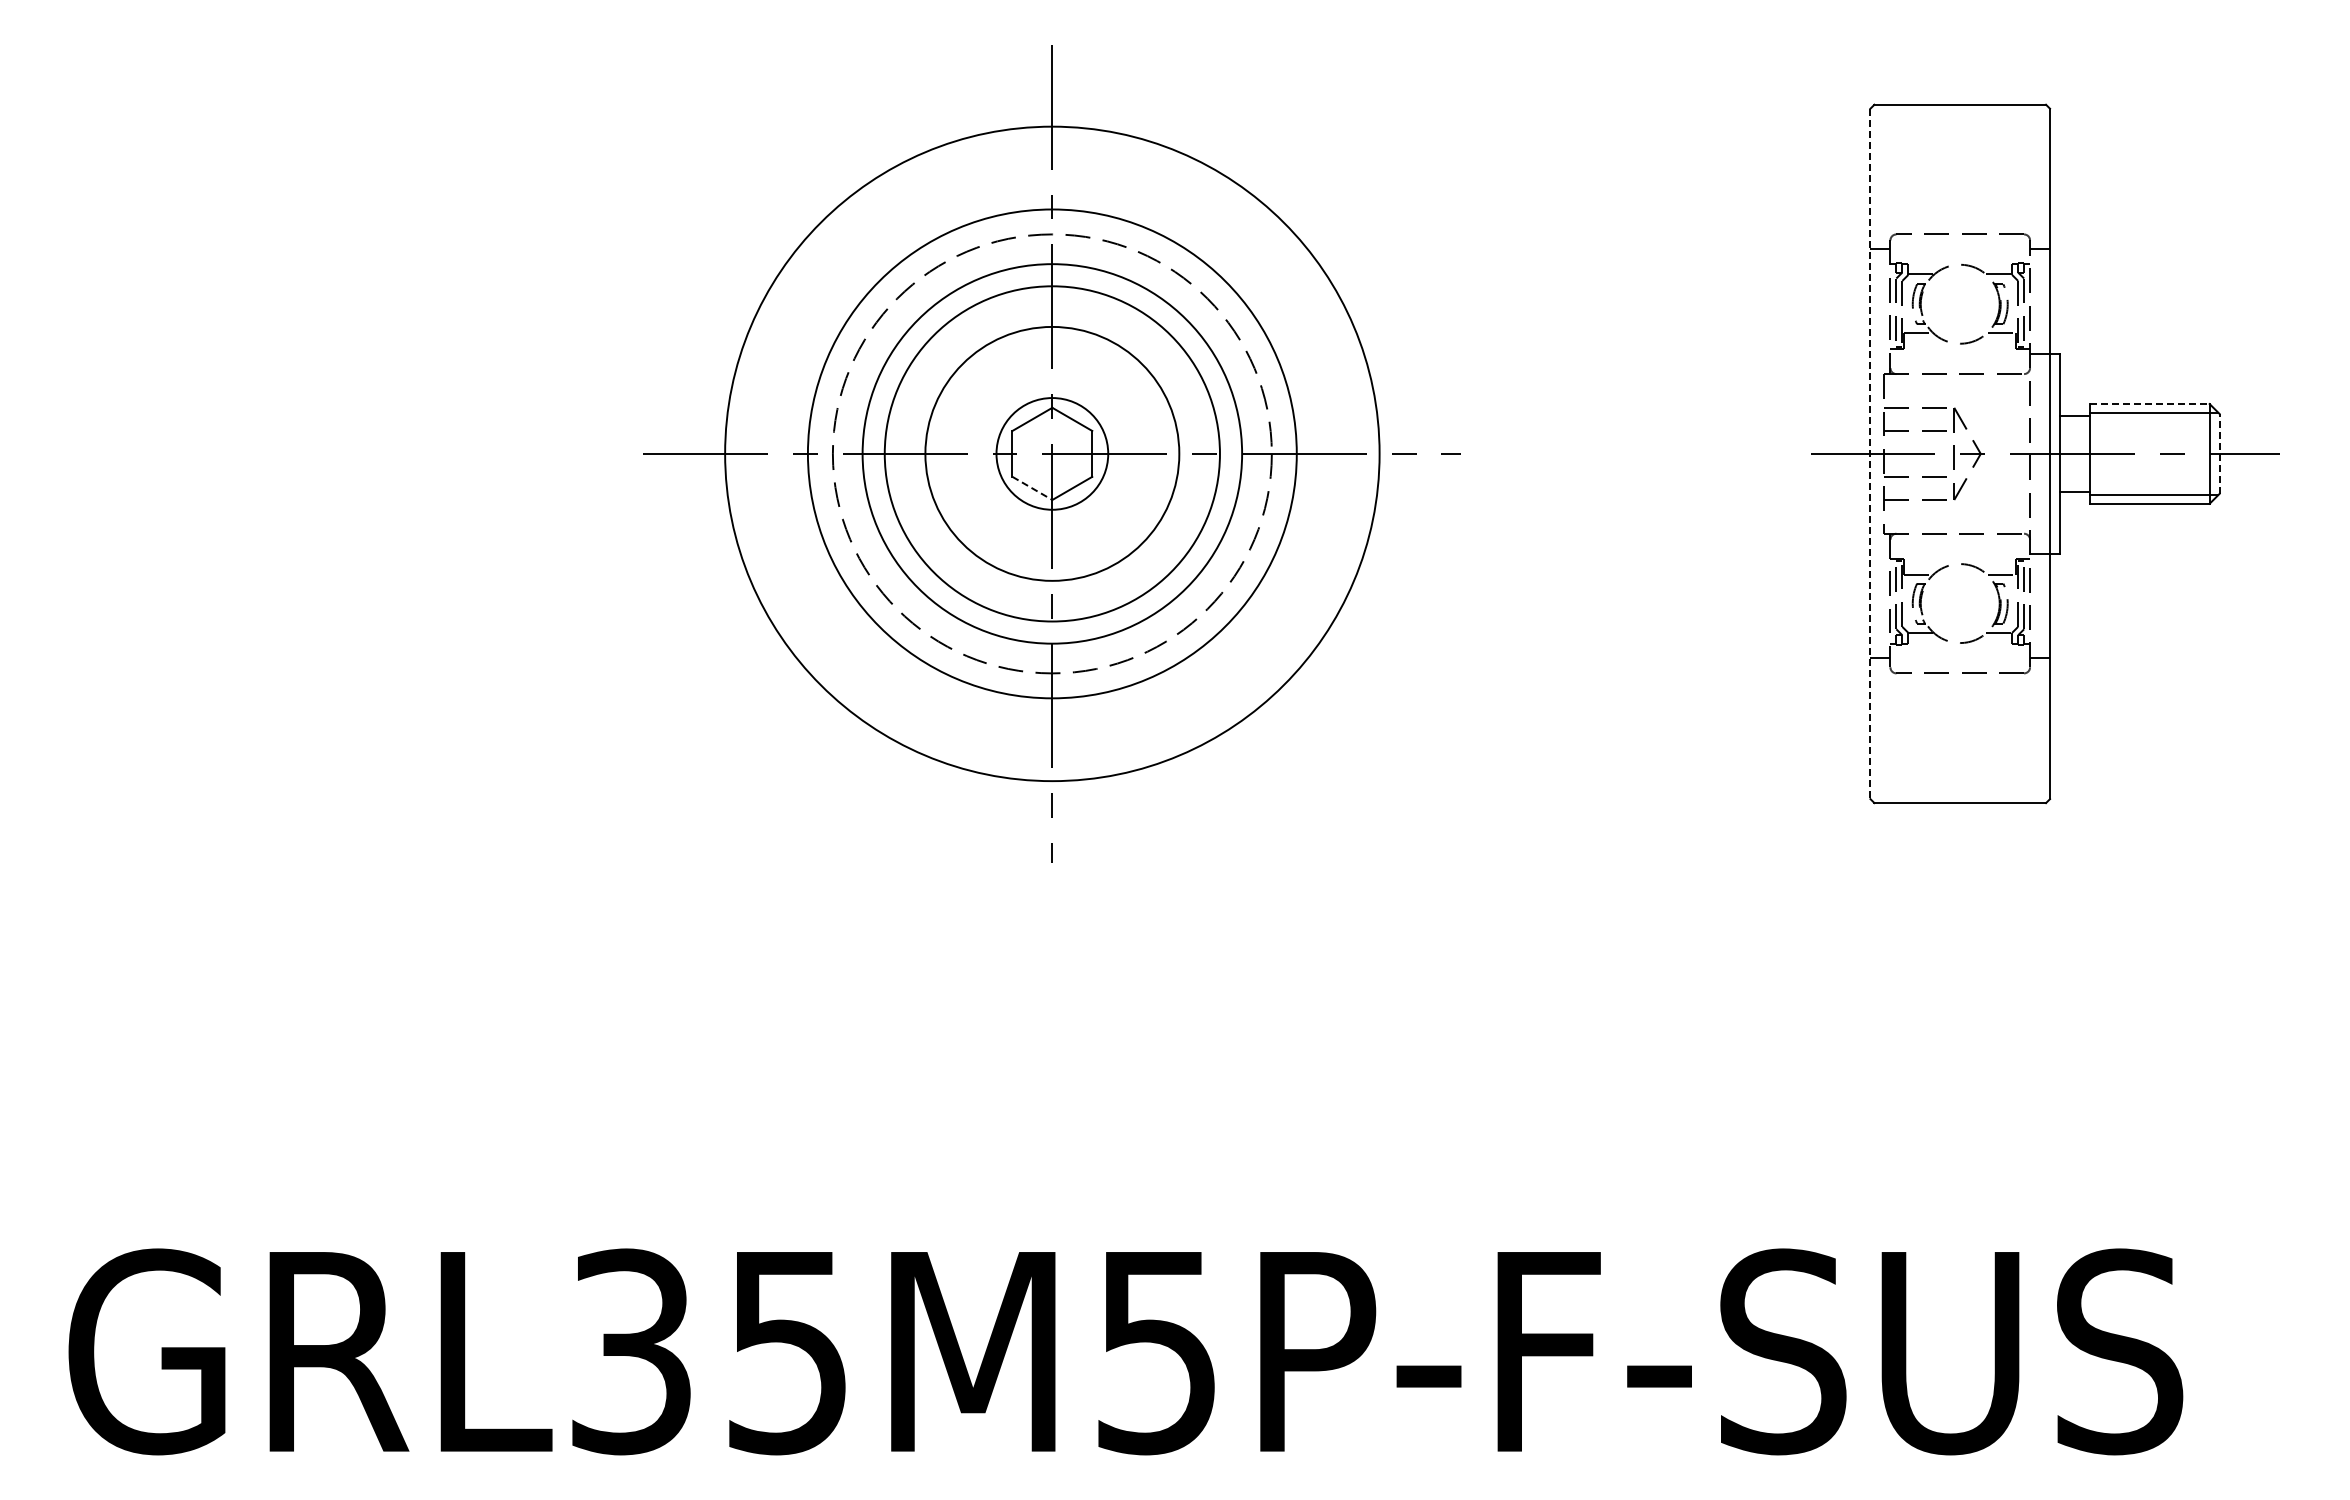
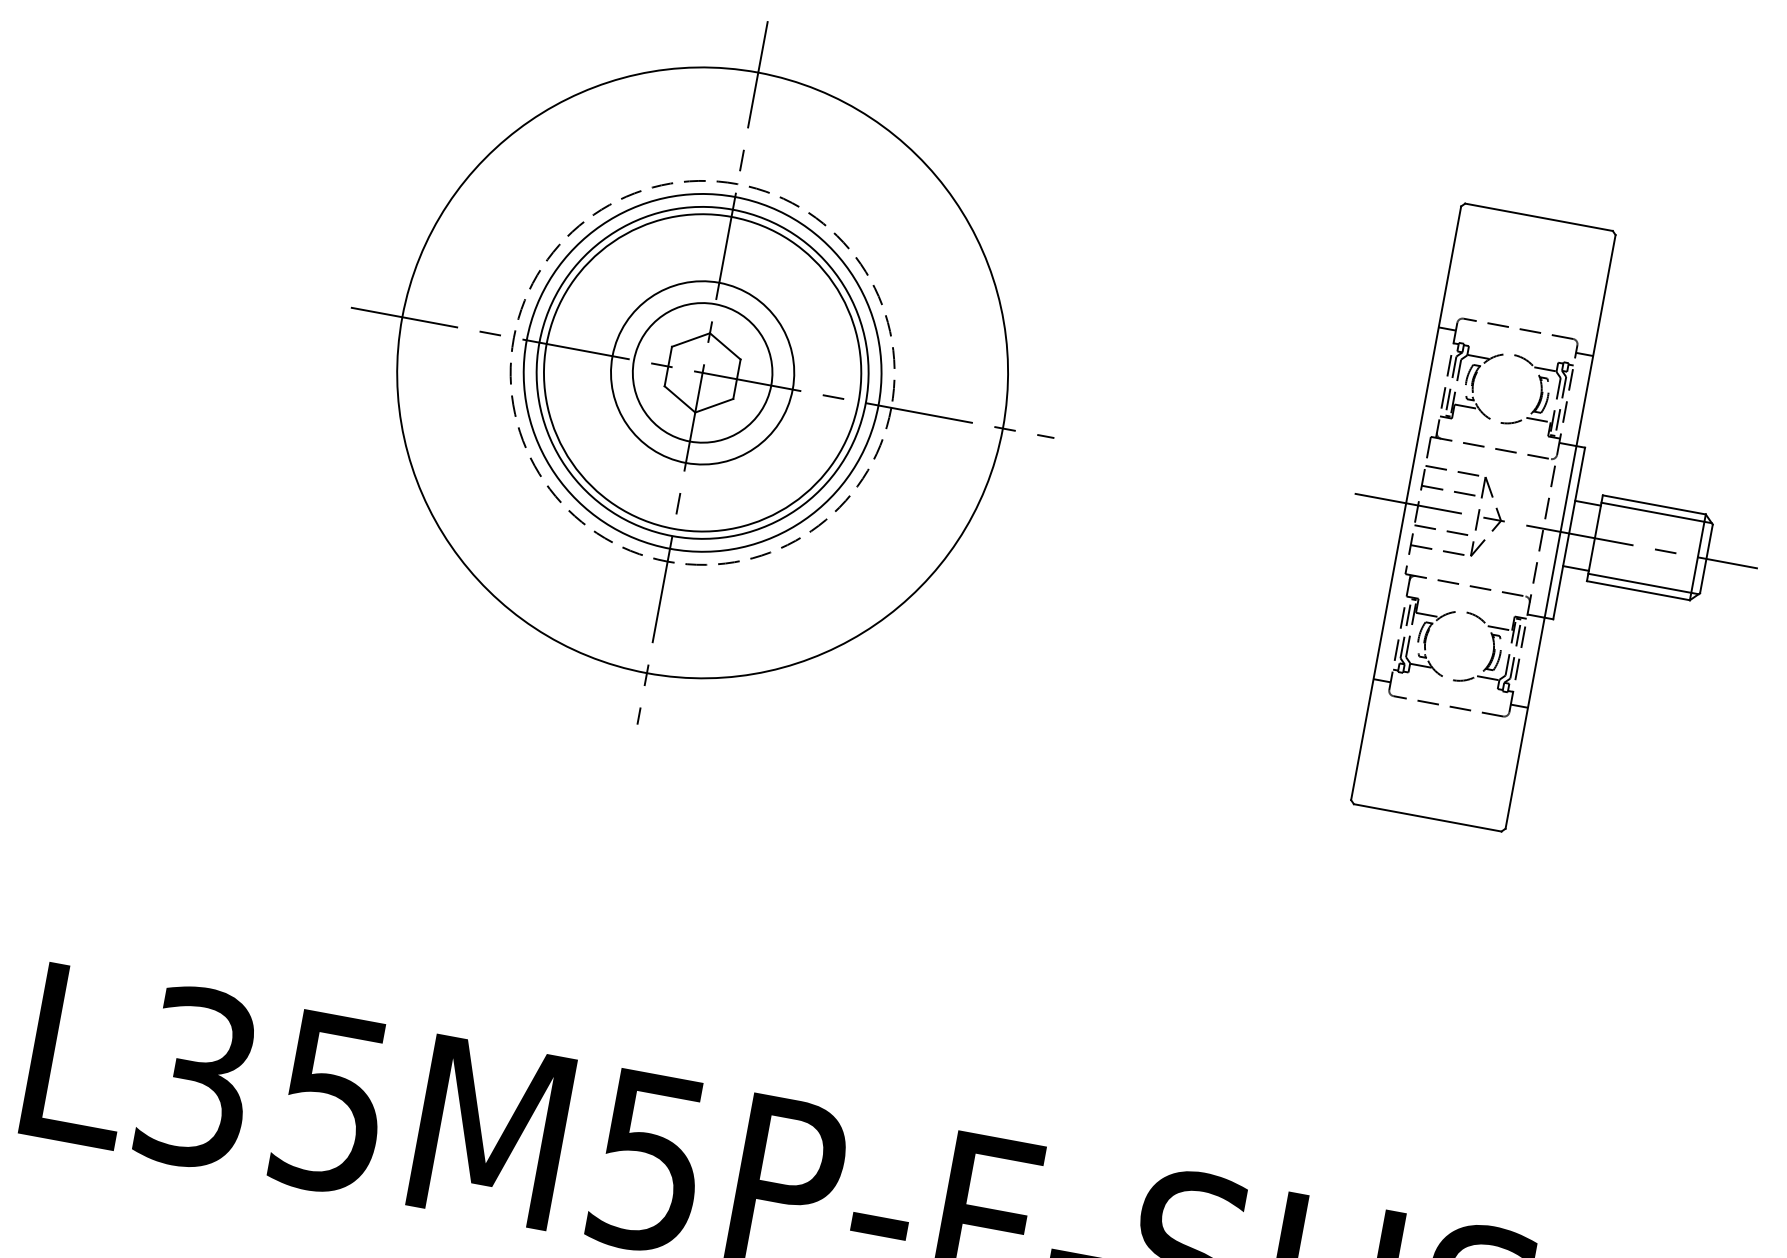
line: (2149, 404) -> (1653, 505), dashed -> solid
circle: (1051, 453) -> (701, 372), size x0.62
circle: (1052, 453) -> (702, 372), size x0.62
circle: (1052, 453) -> (702, 372), size x1.43
circle: (1052, 453) -> (702, 372), size x1.43
circle: (1052, 453) -> (702, 372), size x1.43
line: (2219, 453) -> (1706, 558), dashed -> solid
line: (1870, 454) -> (1406, 503), dashed -> solid
line: (1032, 488) -> (680, 399), dashed -> solid

